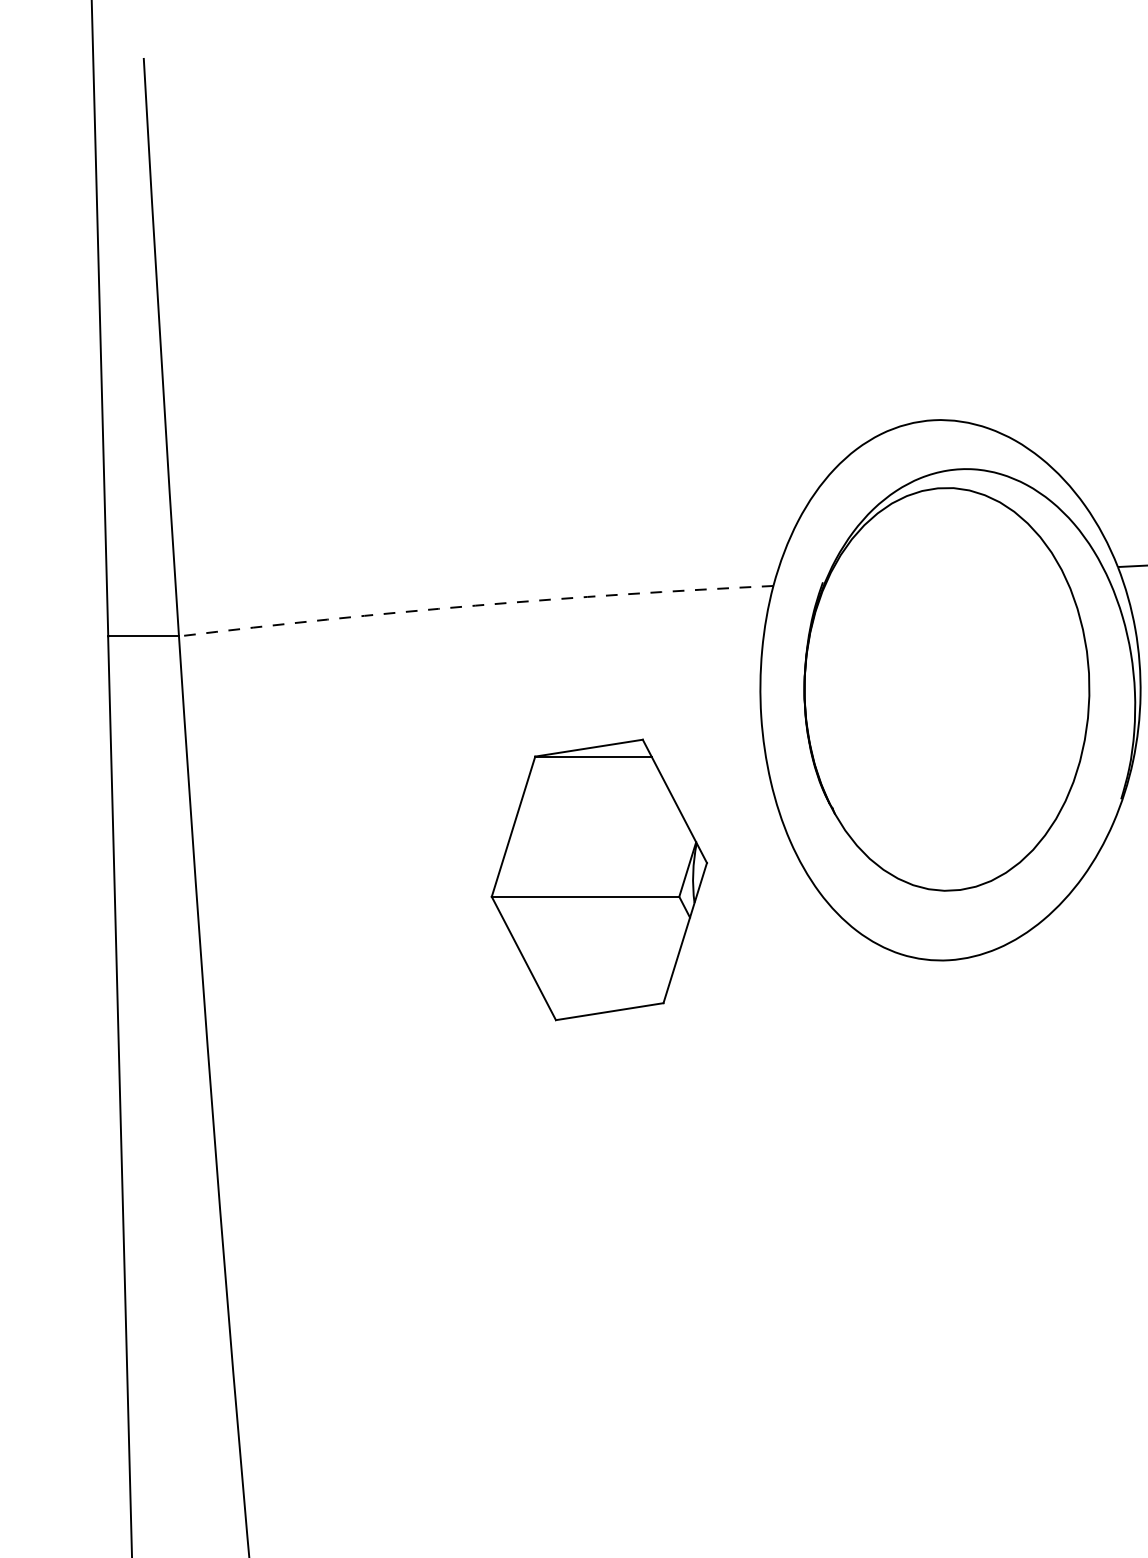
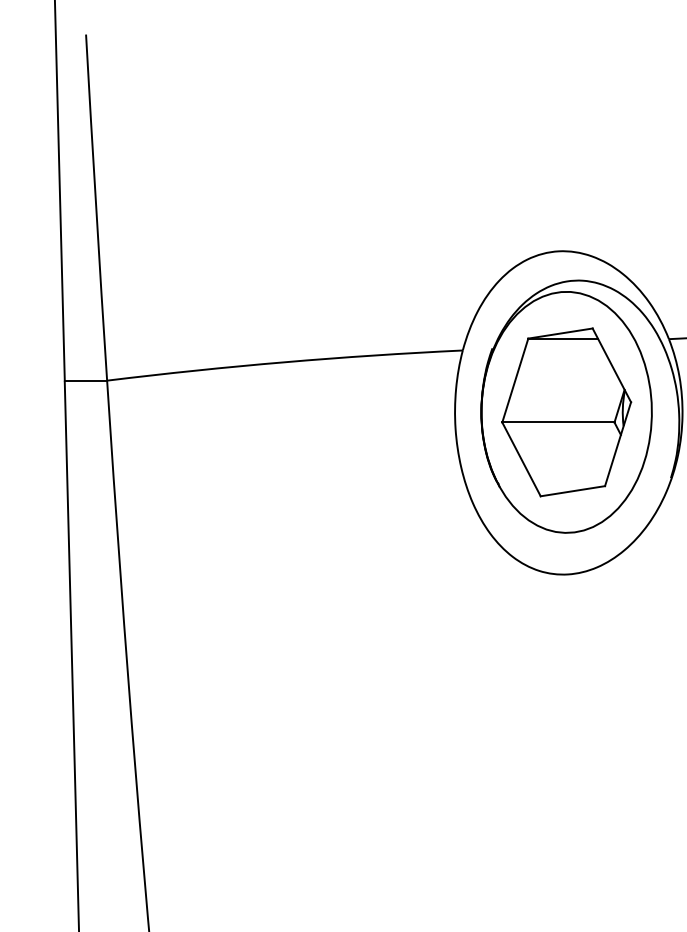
arc: (475, 606) -> (284, 362), dashed -> solid
part: (599, 880) -> (566, 412), moved

